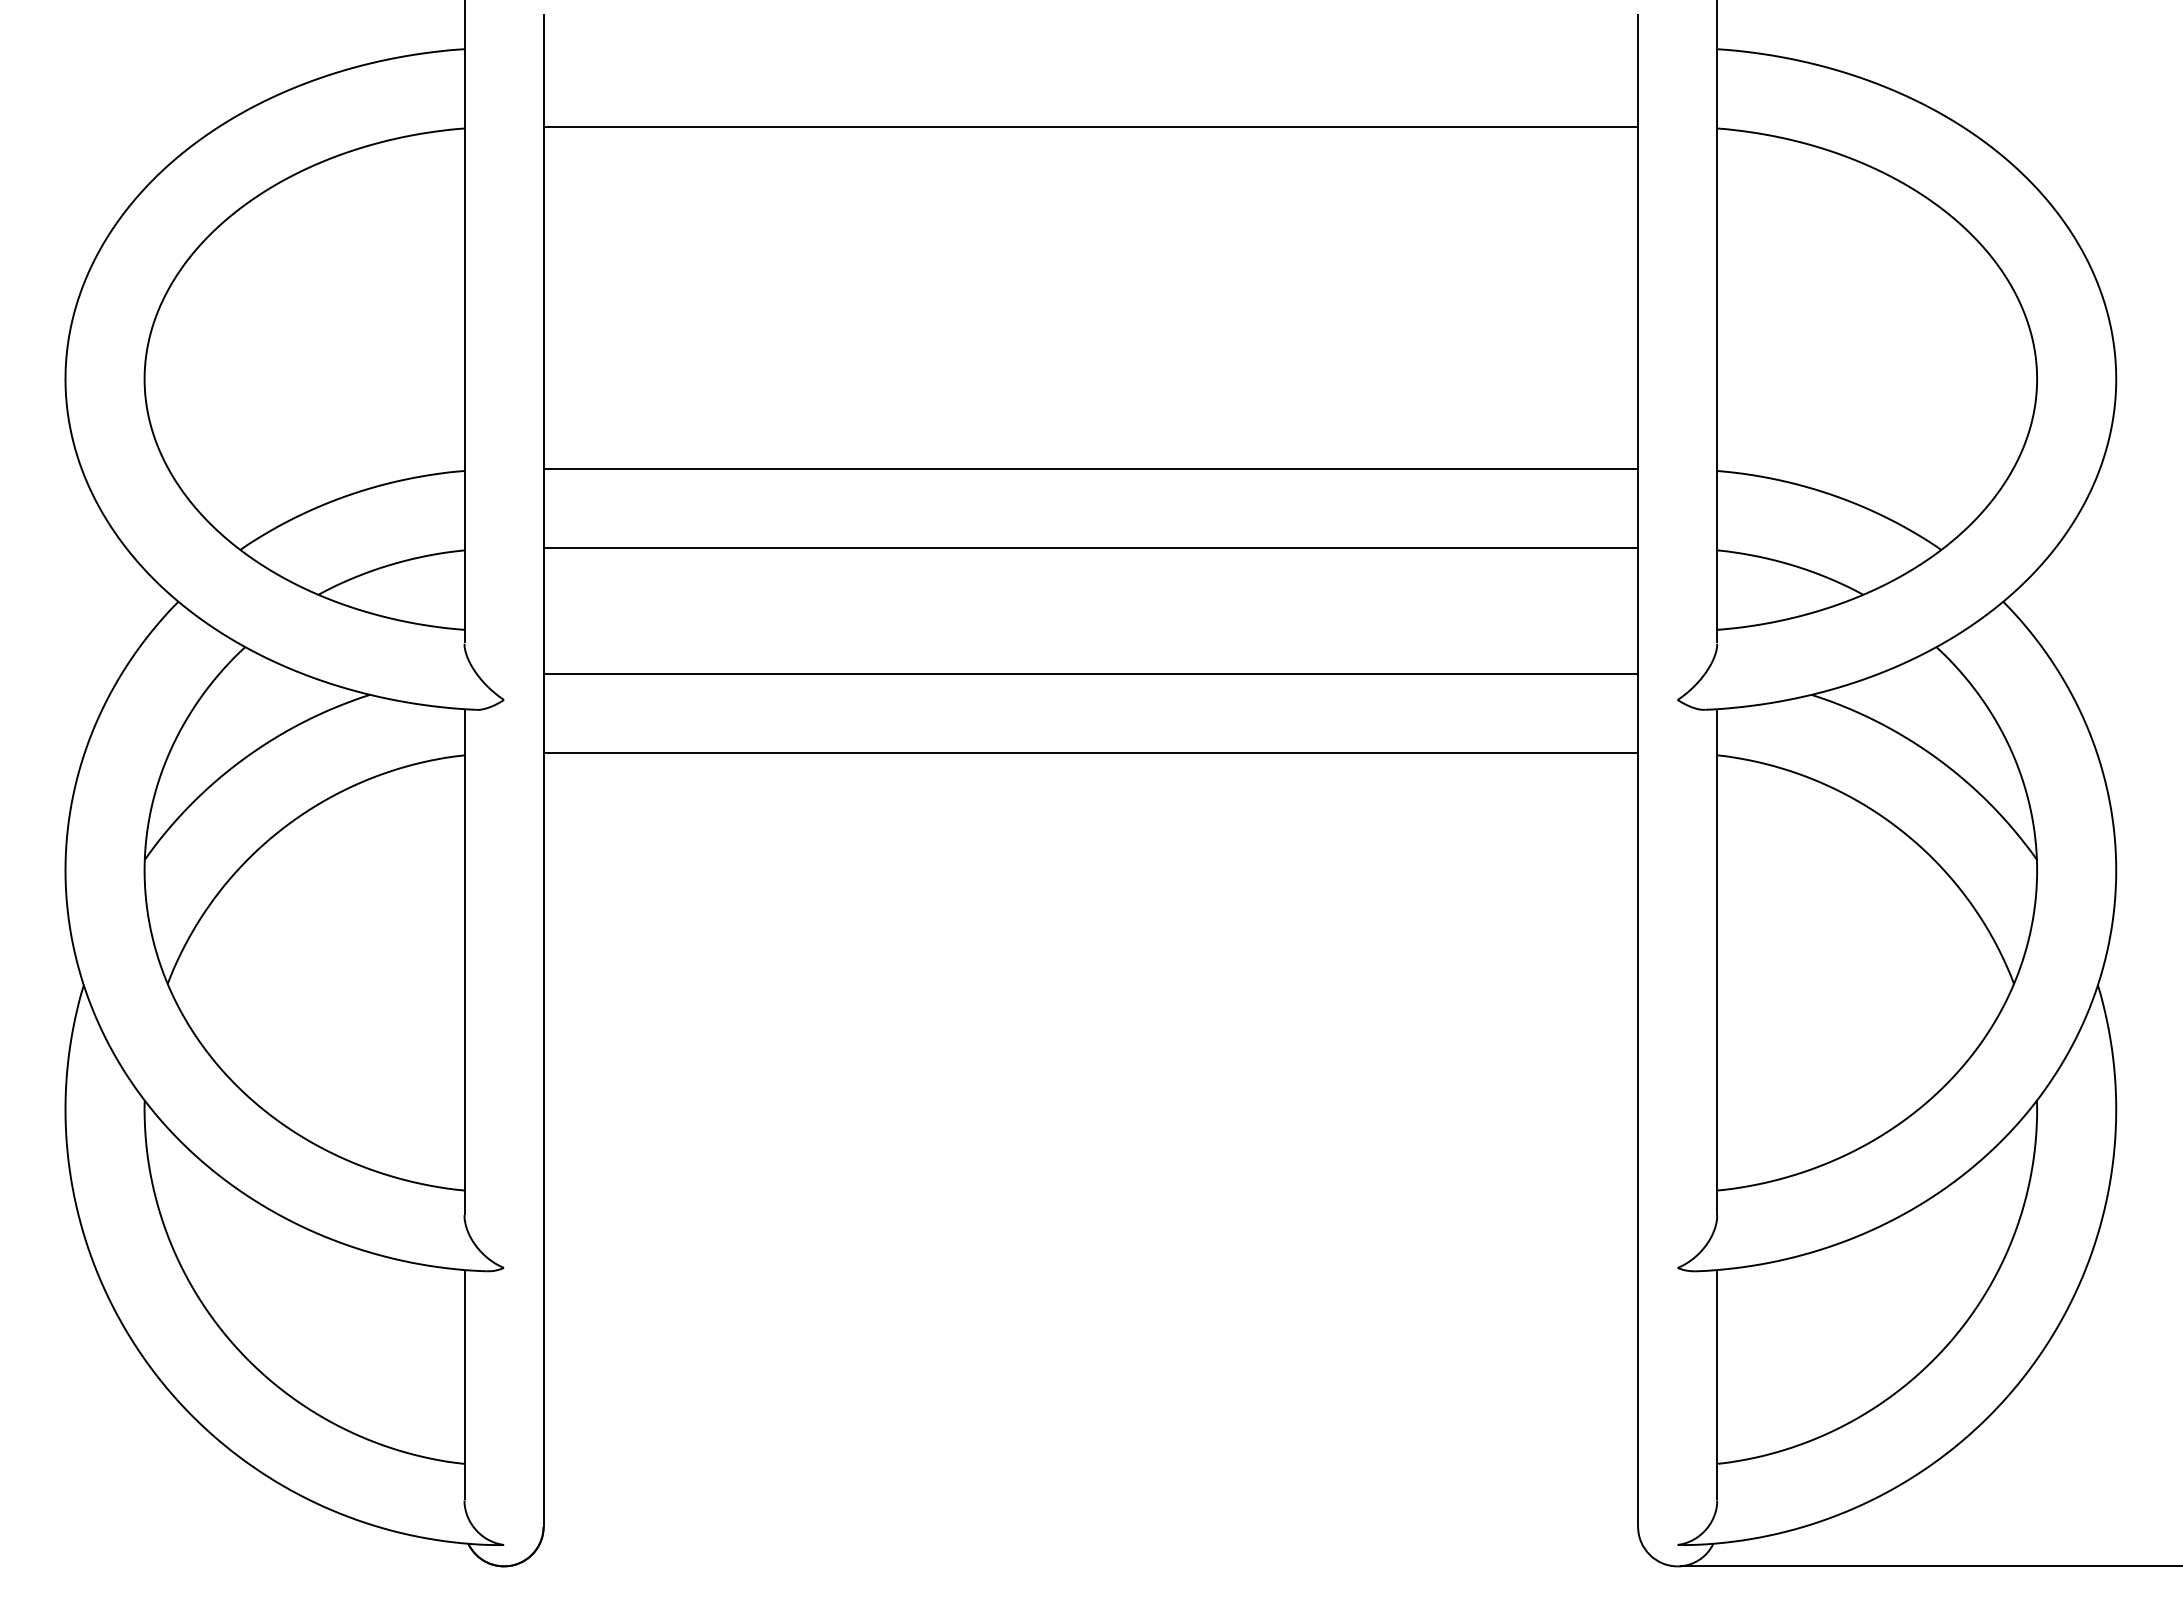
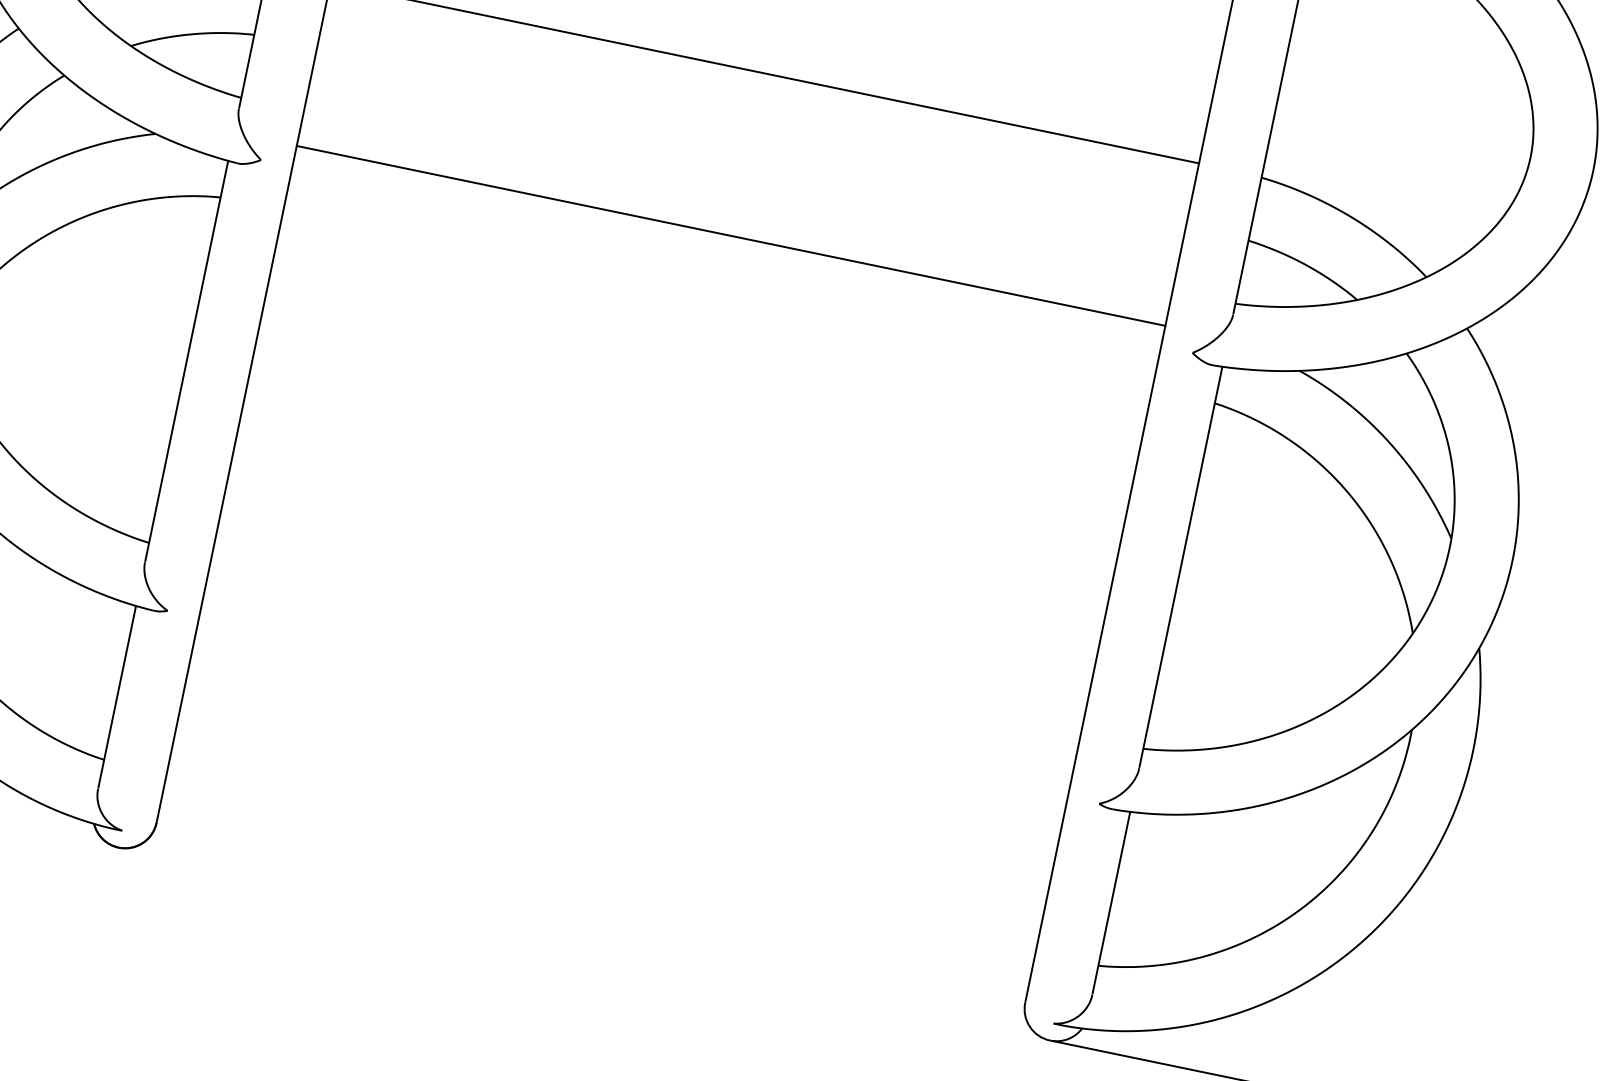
line: (1090, 548) -> (751, 136), removed
line: (1090, 753) -> (717, 298), removed

